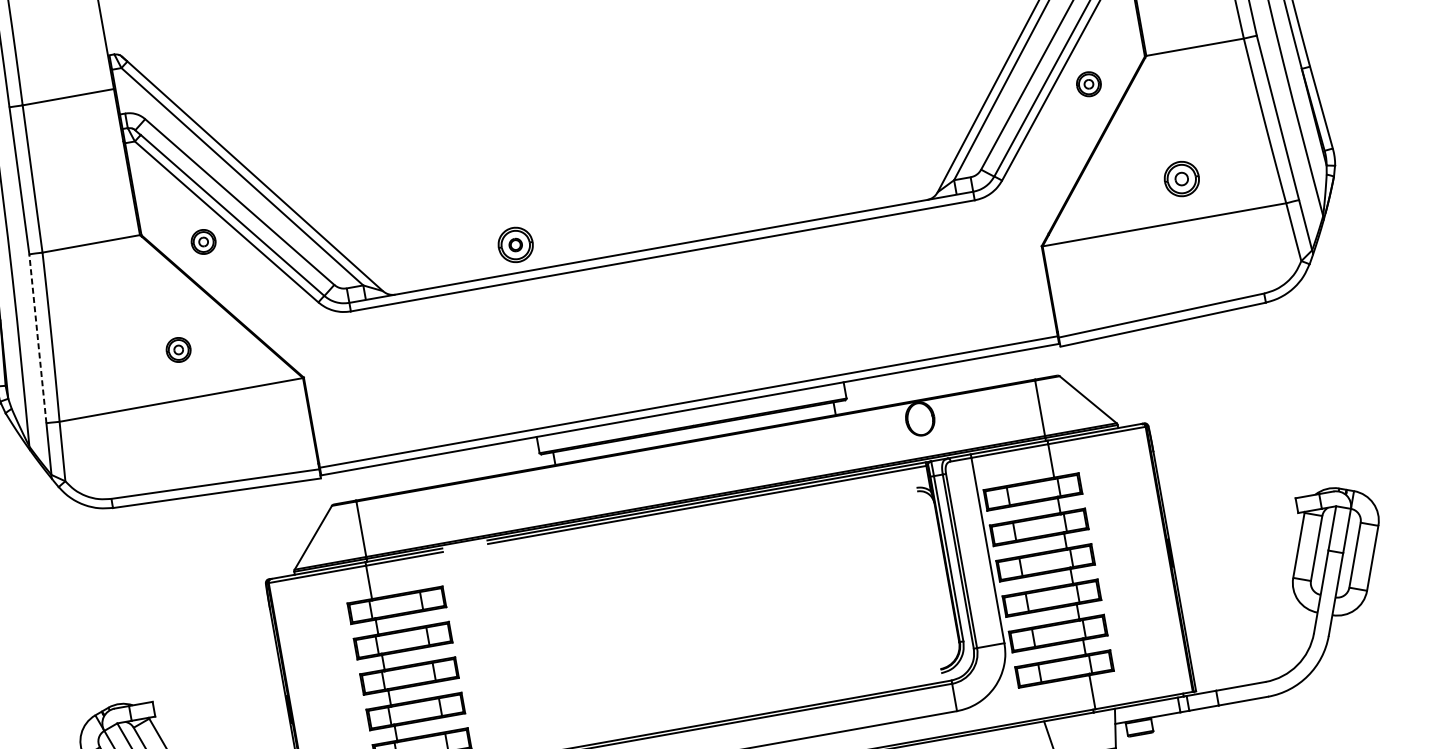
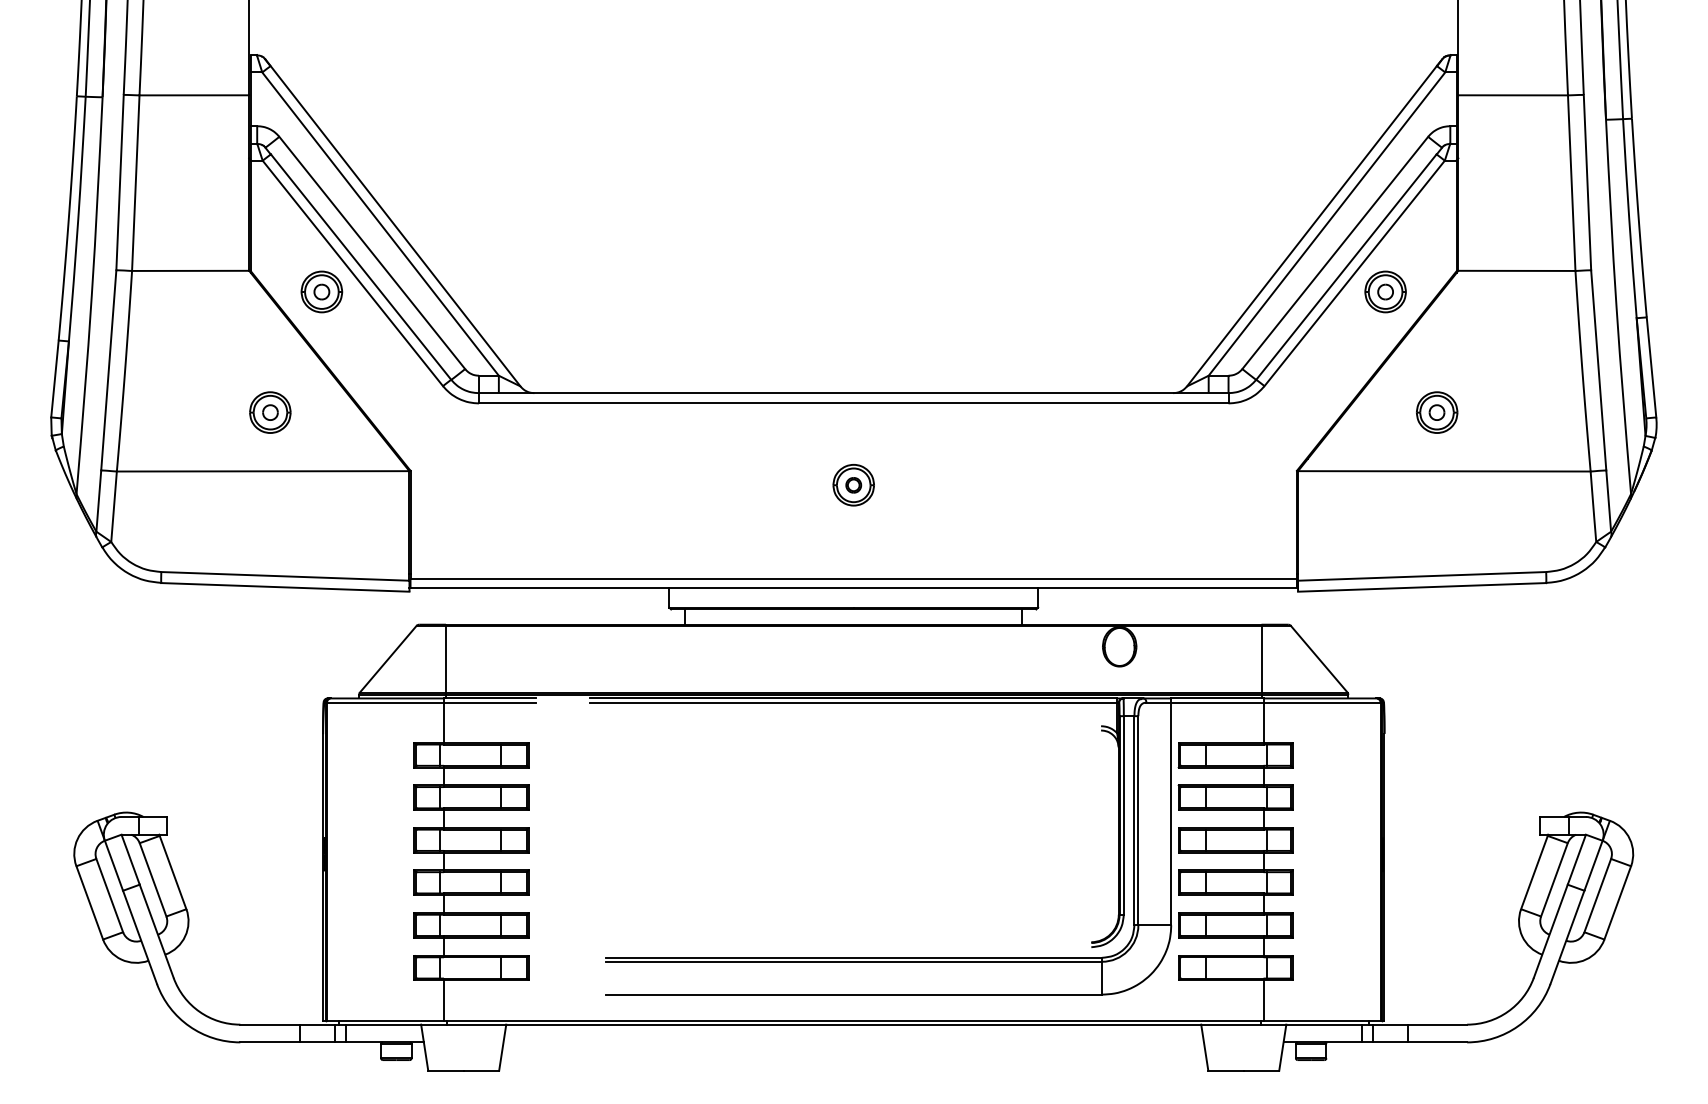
part: (1088, 83) -> (1385, 291), size x1.43
part: (1182, 178) -> (1437, 412), moved
part: (203, 241) -> (321, 291), size x1.43
part: (515, 245) -> (853, 485), moved
line: (37, 338) -> (108, 369), dashed -> solid
part: (178, 349) -> (270, 412), size x1.43

